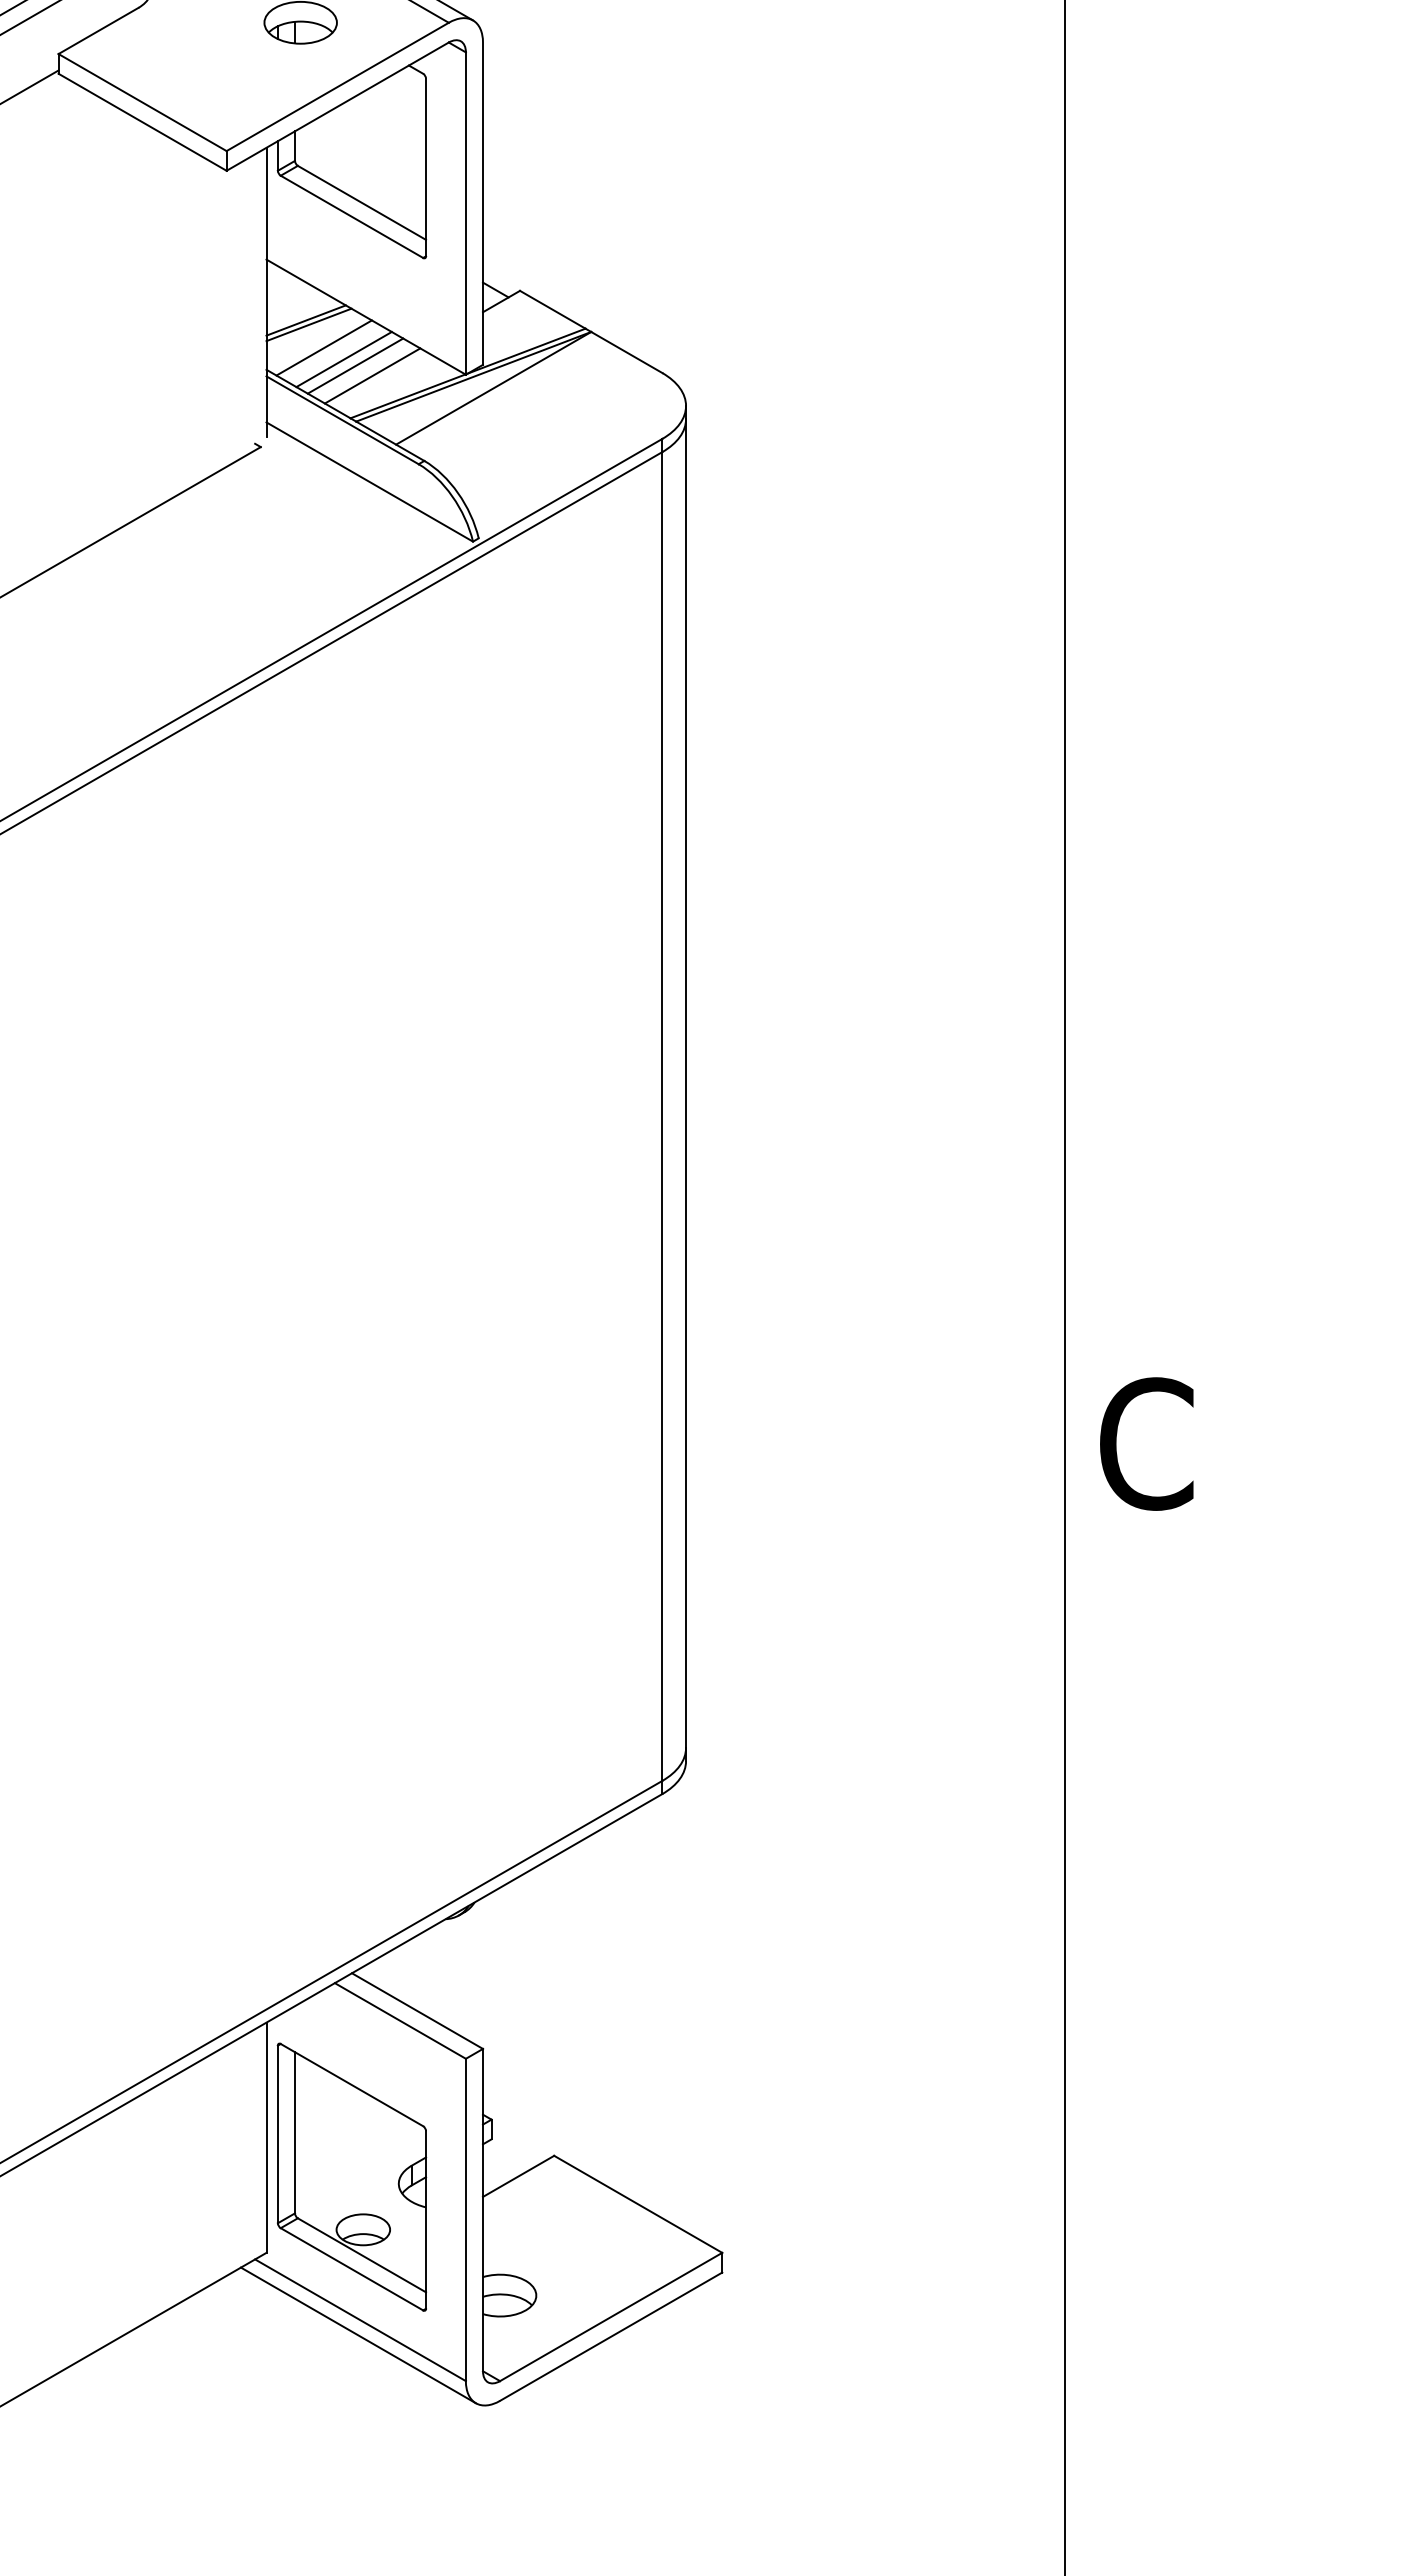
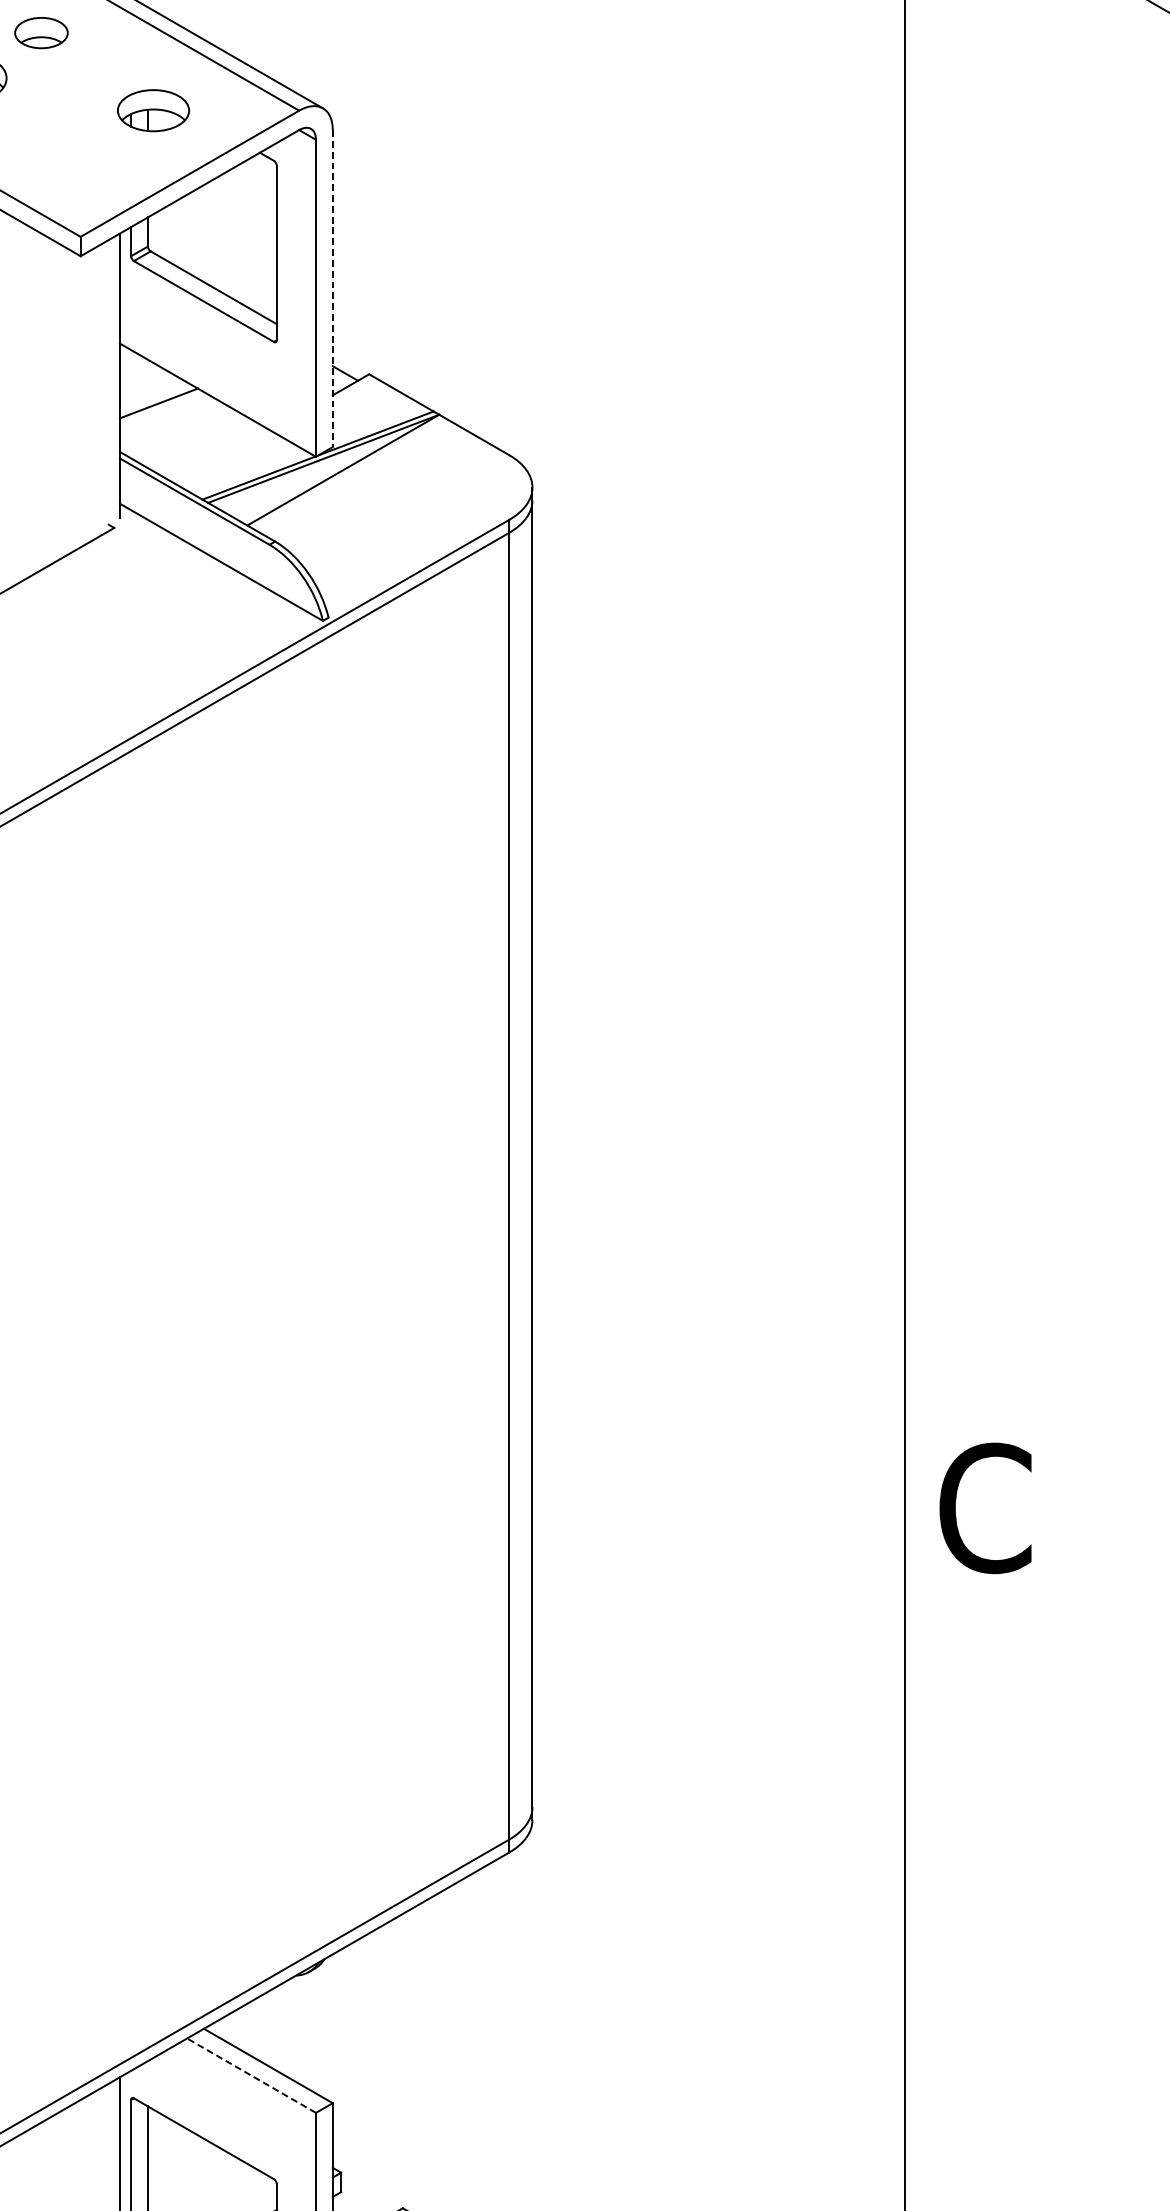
line: (483, 204) -> (333, 289), solid -> dashed
line: (308, 324) -> (161, 407), removed
line: (323, 347) -> (175, 430), removed
line: (343, 359) -> (195, 441), removed
line: (355, 365) -> (207, 447), removed
line: (372, 375) -> (224, 457), removed
line: (400, 2020) -> (251, 2075), solid -> dashed

